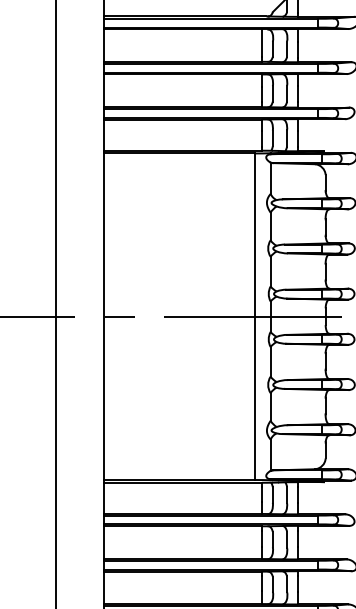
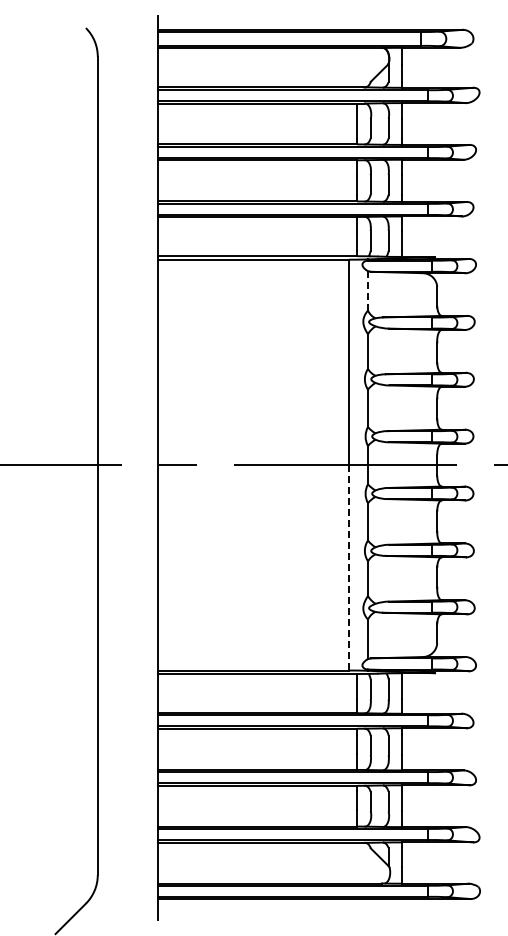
line: (271, 177) -> (368, 290), solid -> dashed
line: (255, 398) -> (348, 567), solid -> dashed

